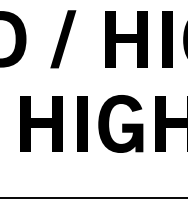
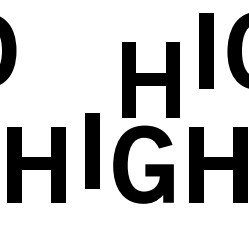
fill: (63, 39) -> (66, 50), removed
part: (126, 39) -> (151, 80), moved
part: (82, 123) -> (91, 150), moved

